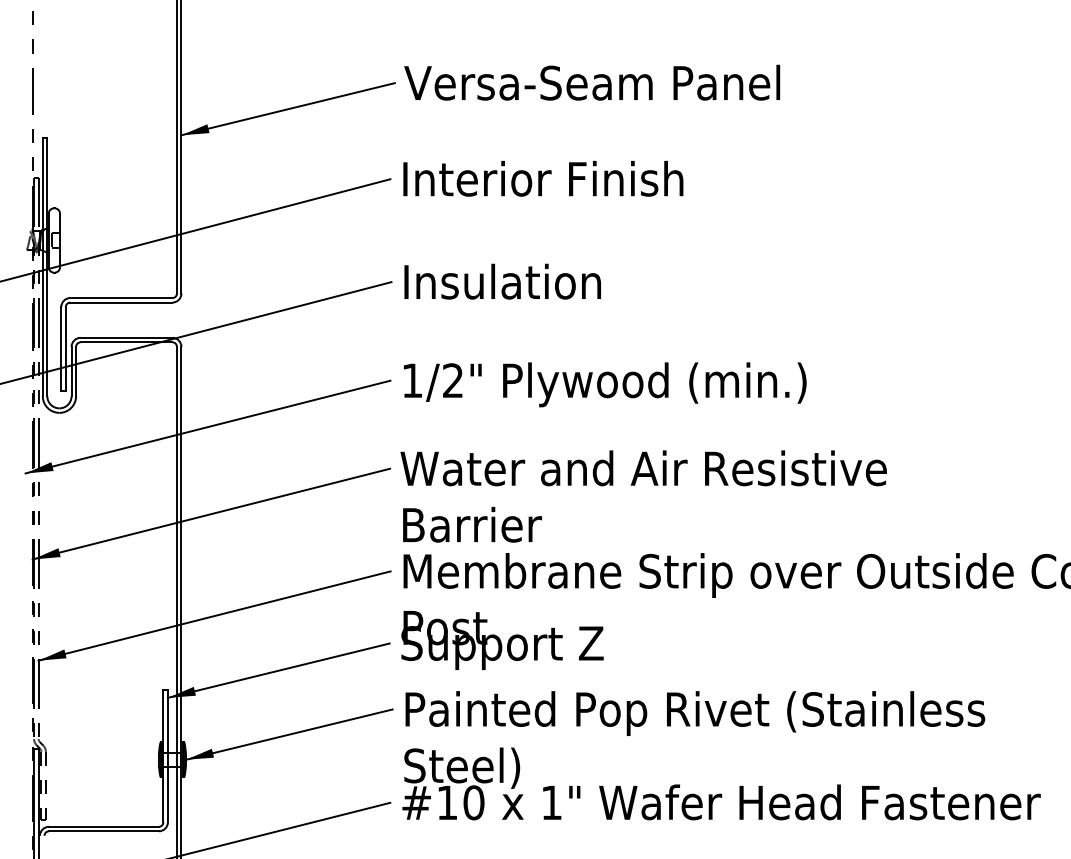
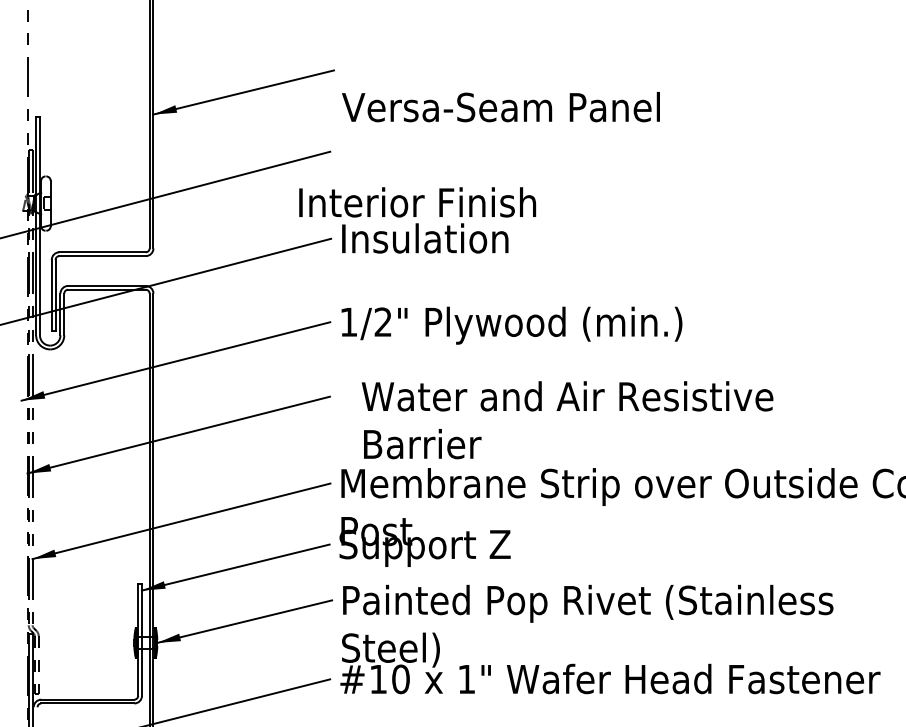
text: (591, 83) -> (500, 107), moved
text: (543, 178) -> (417, 202), moved
text: (643, 496) -> (567, 420), moved

